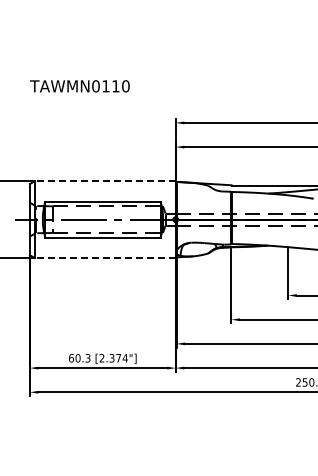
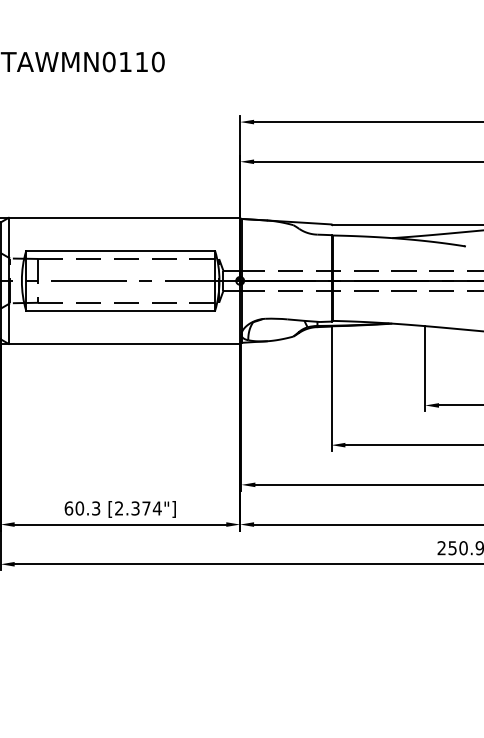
line: (104, 181) -> (123, 218), dashed -> solid
line: (104, 258) -> (123, 344), dashed -> solid

